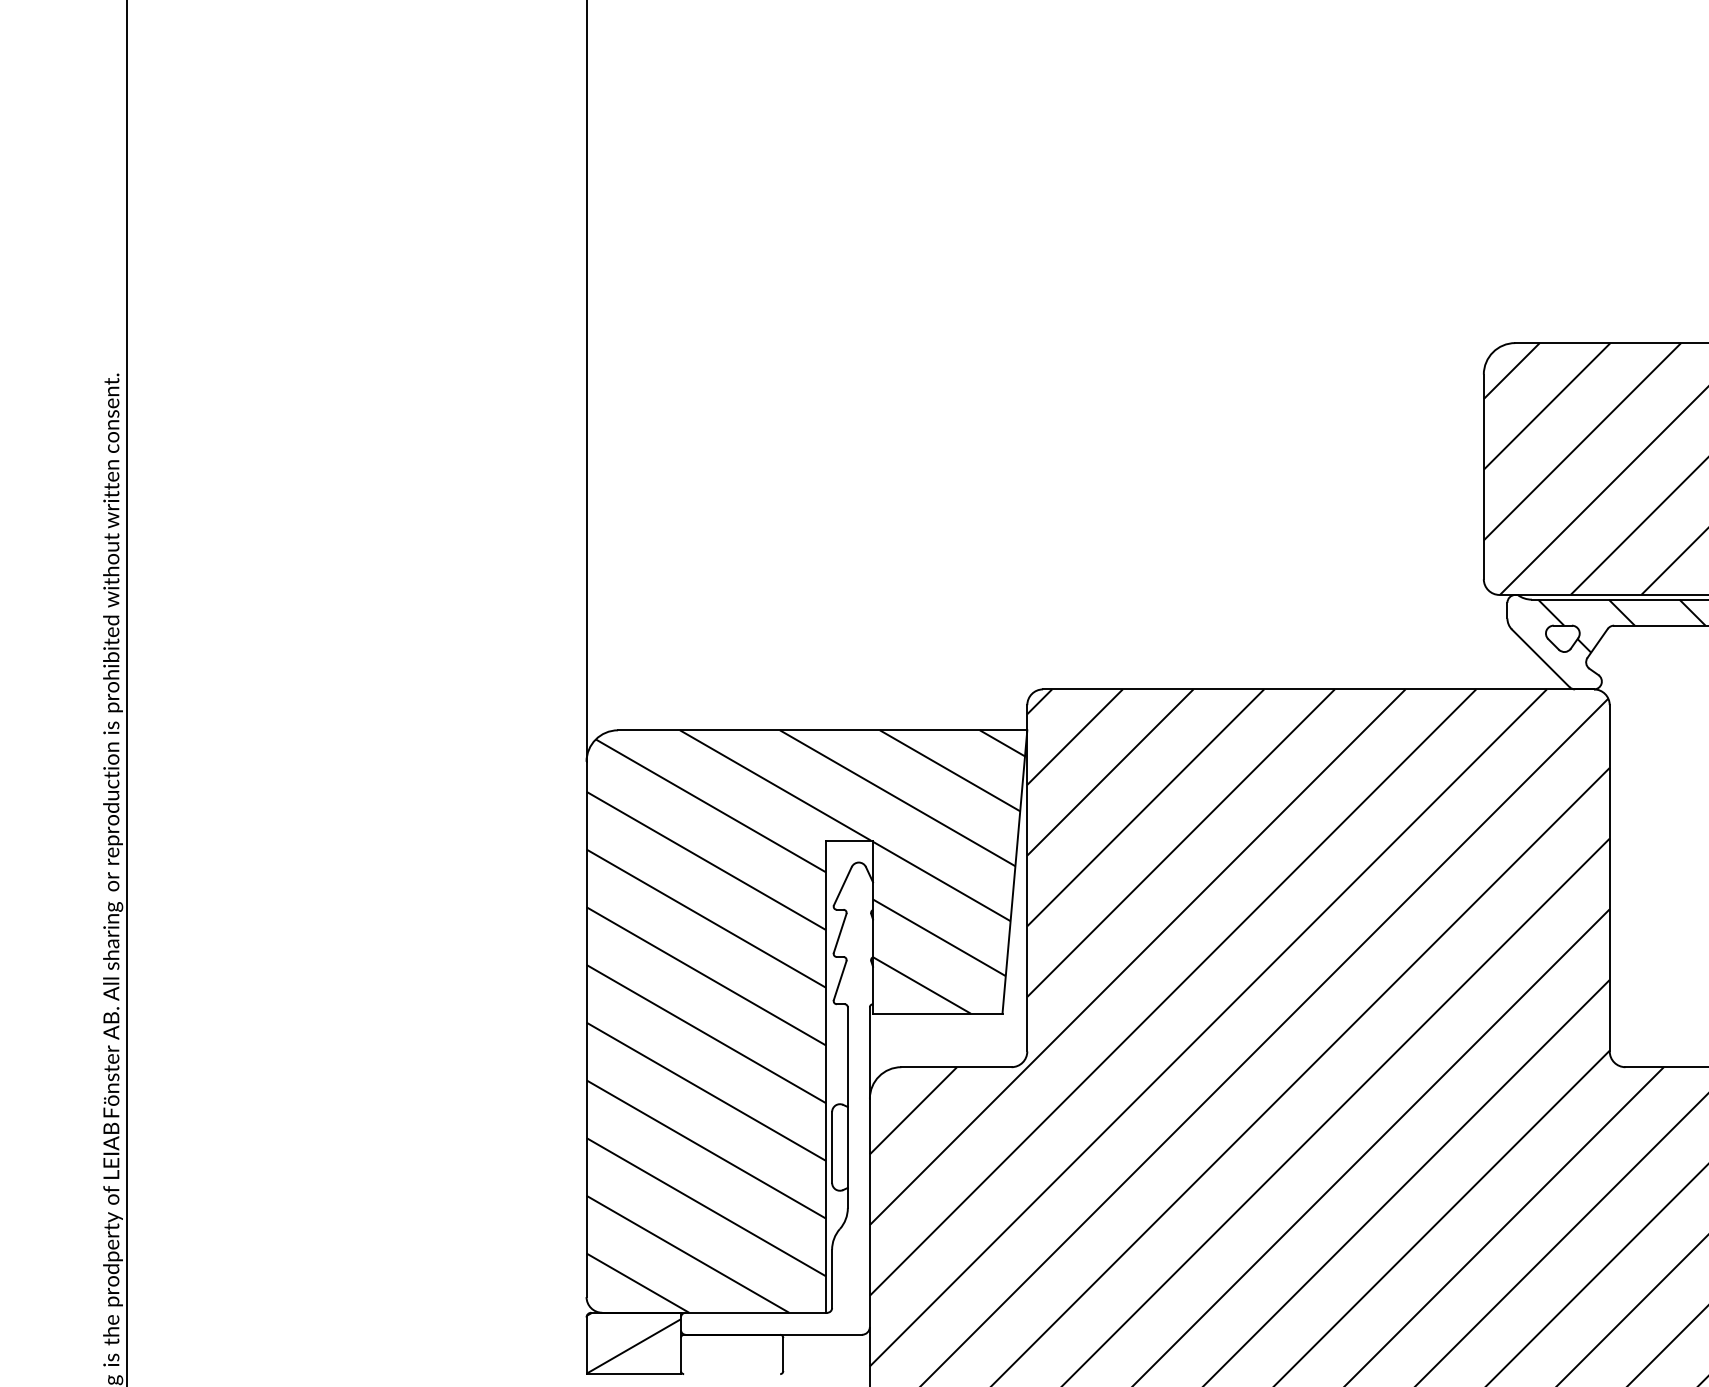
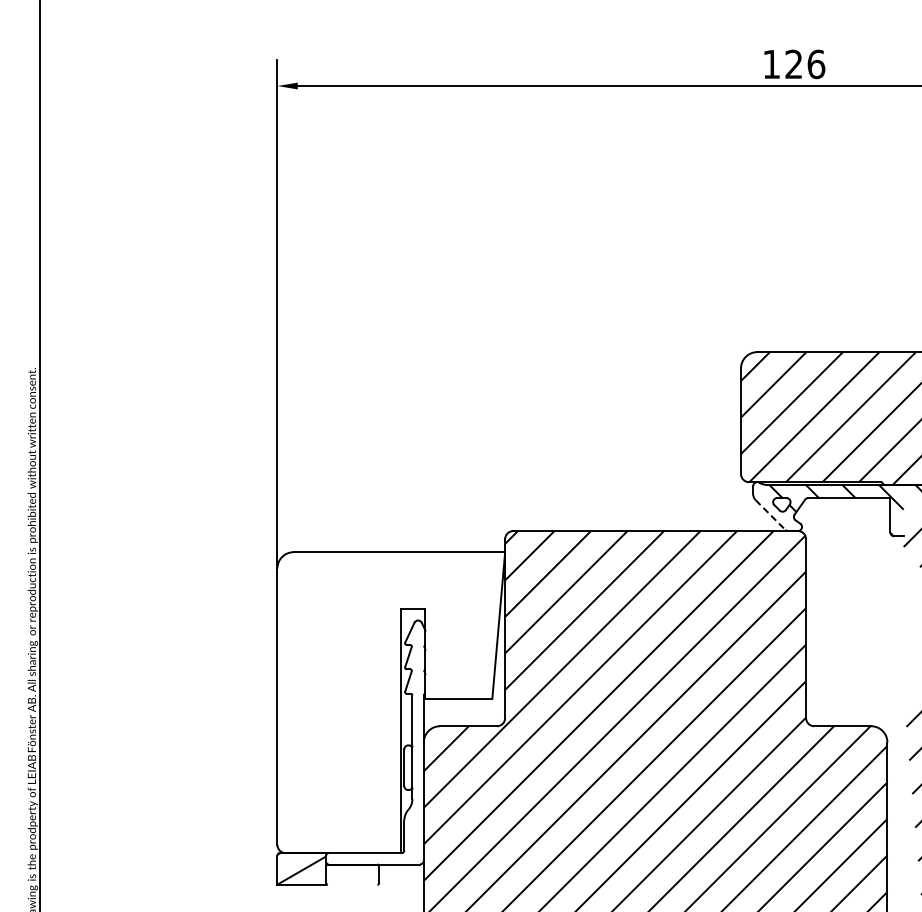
line: (1540, 659) -> (770, 515), solid -> dashed
hatch: (805, 1021) -> (390, 702), removed

